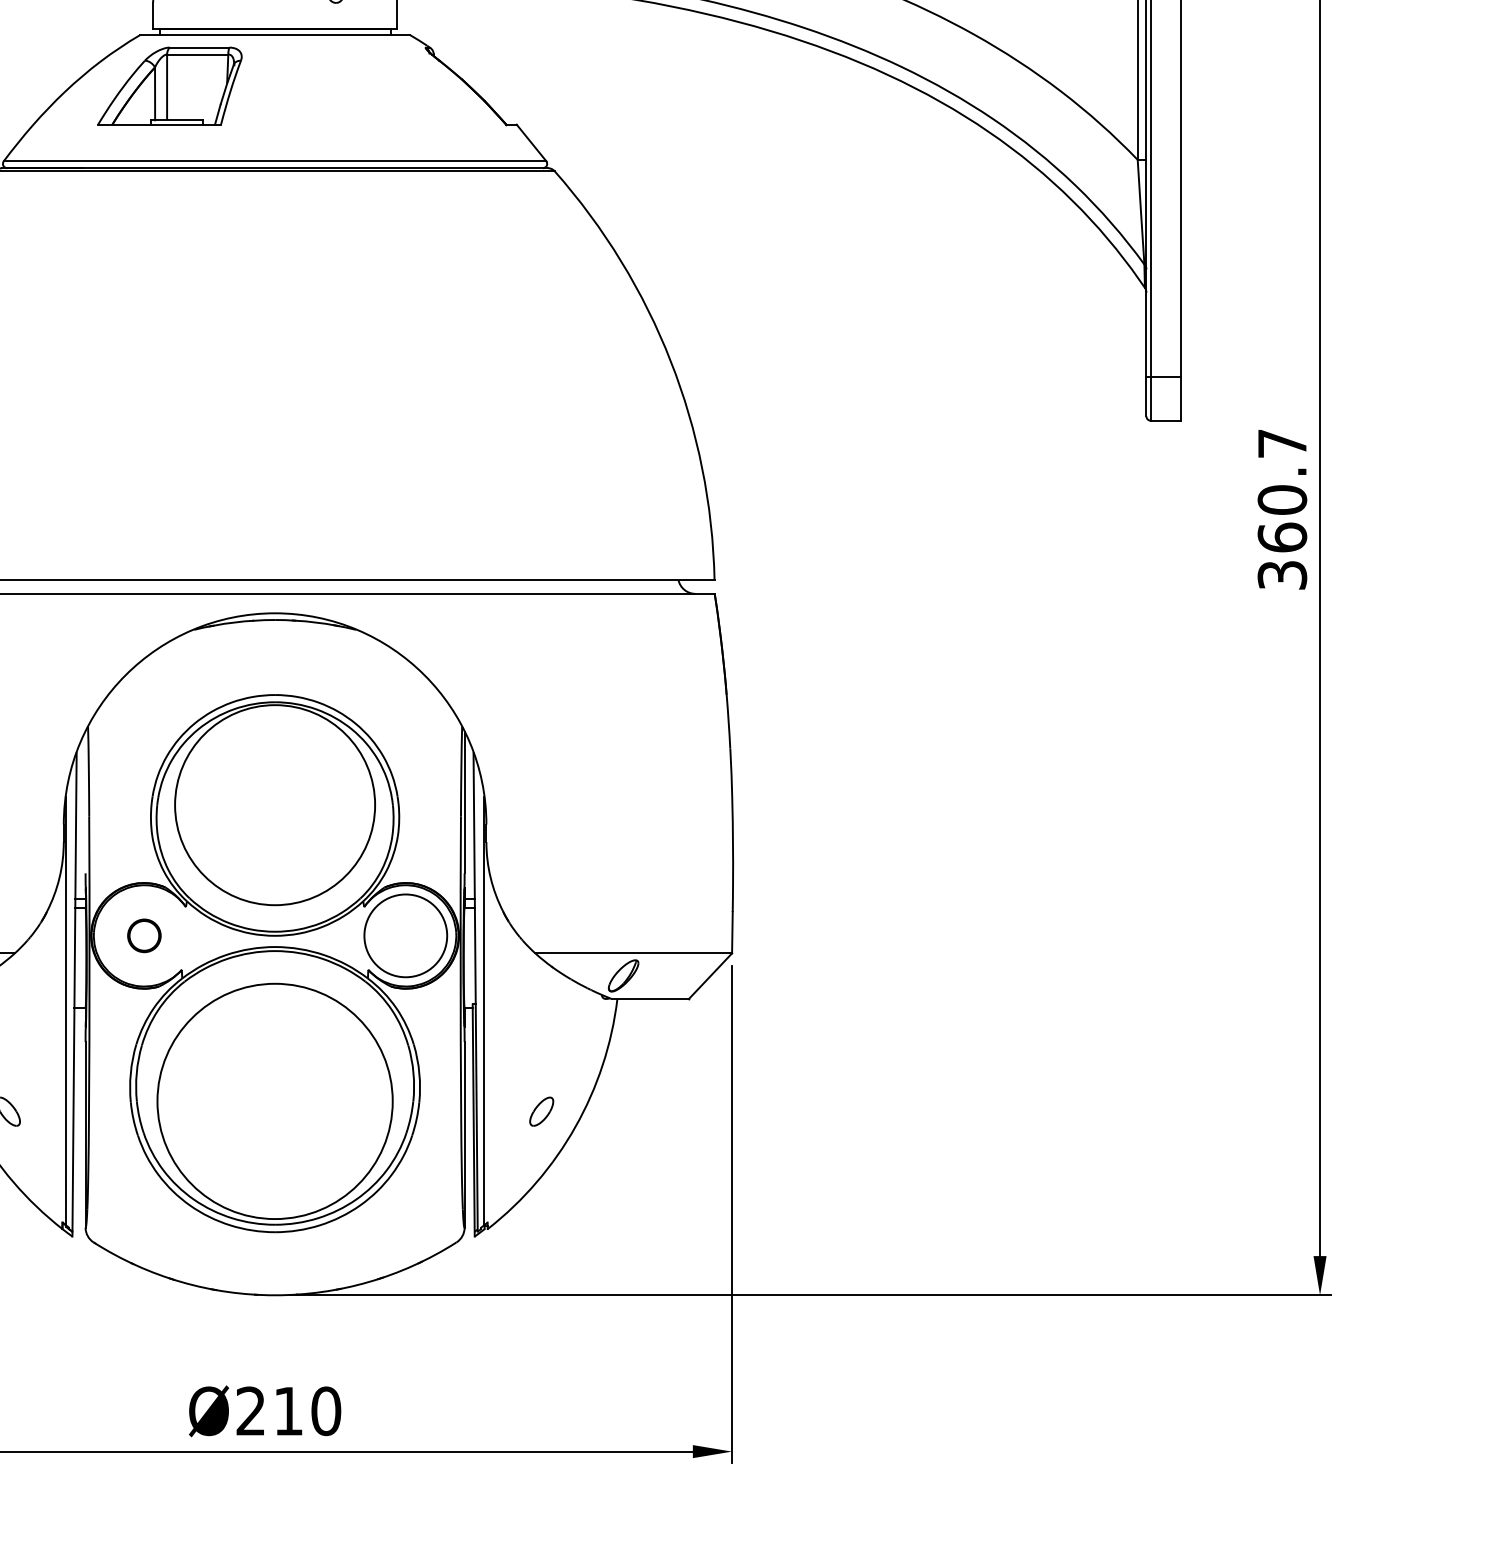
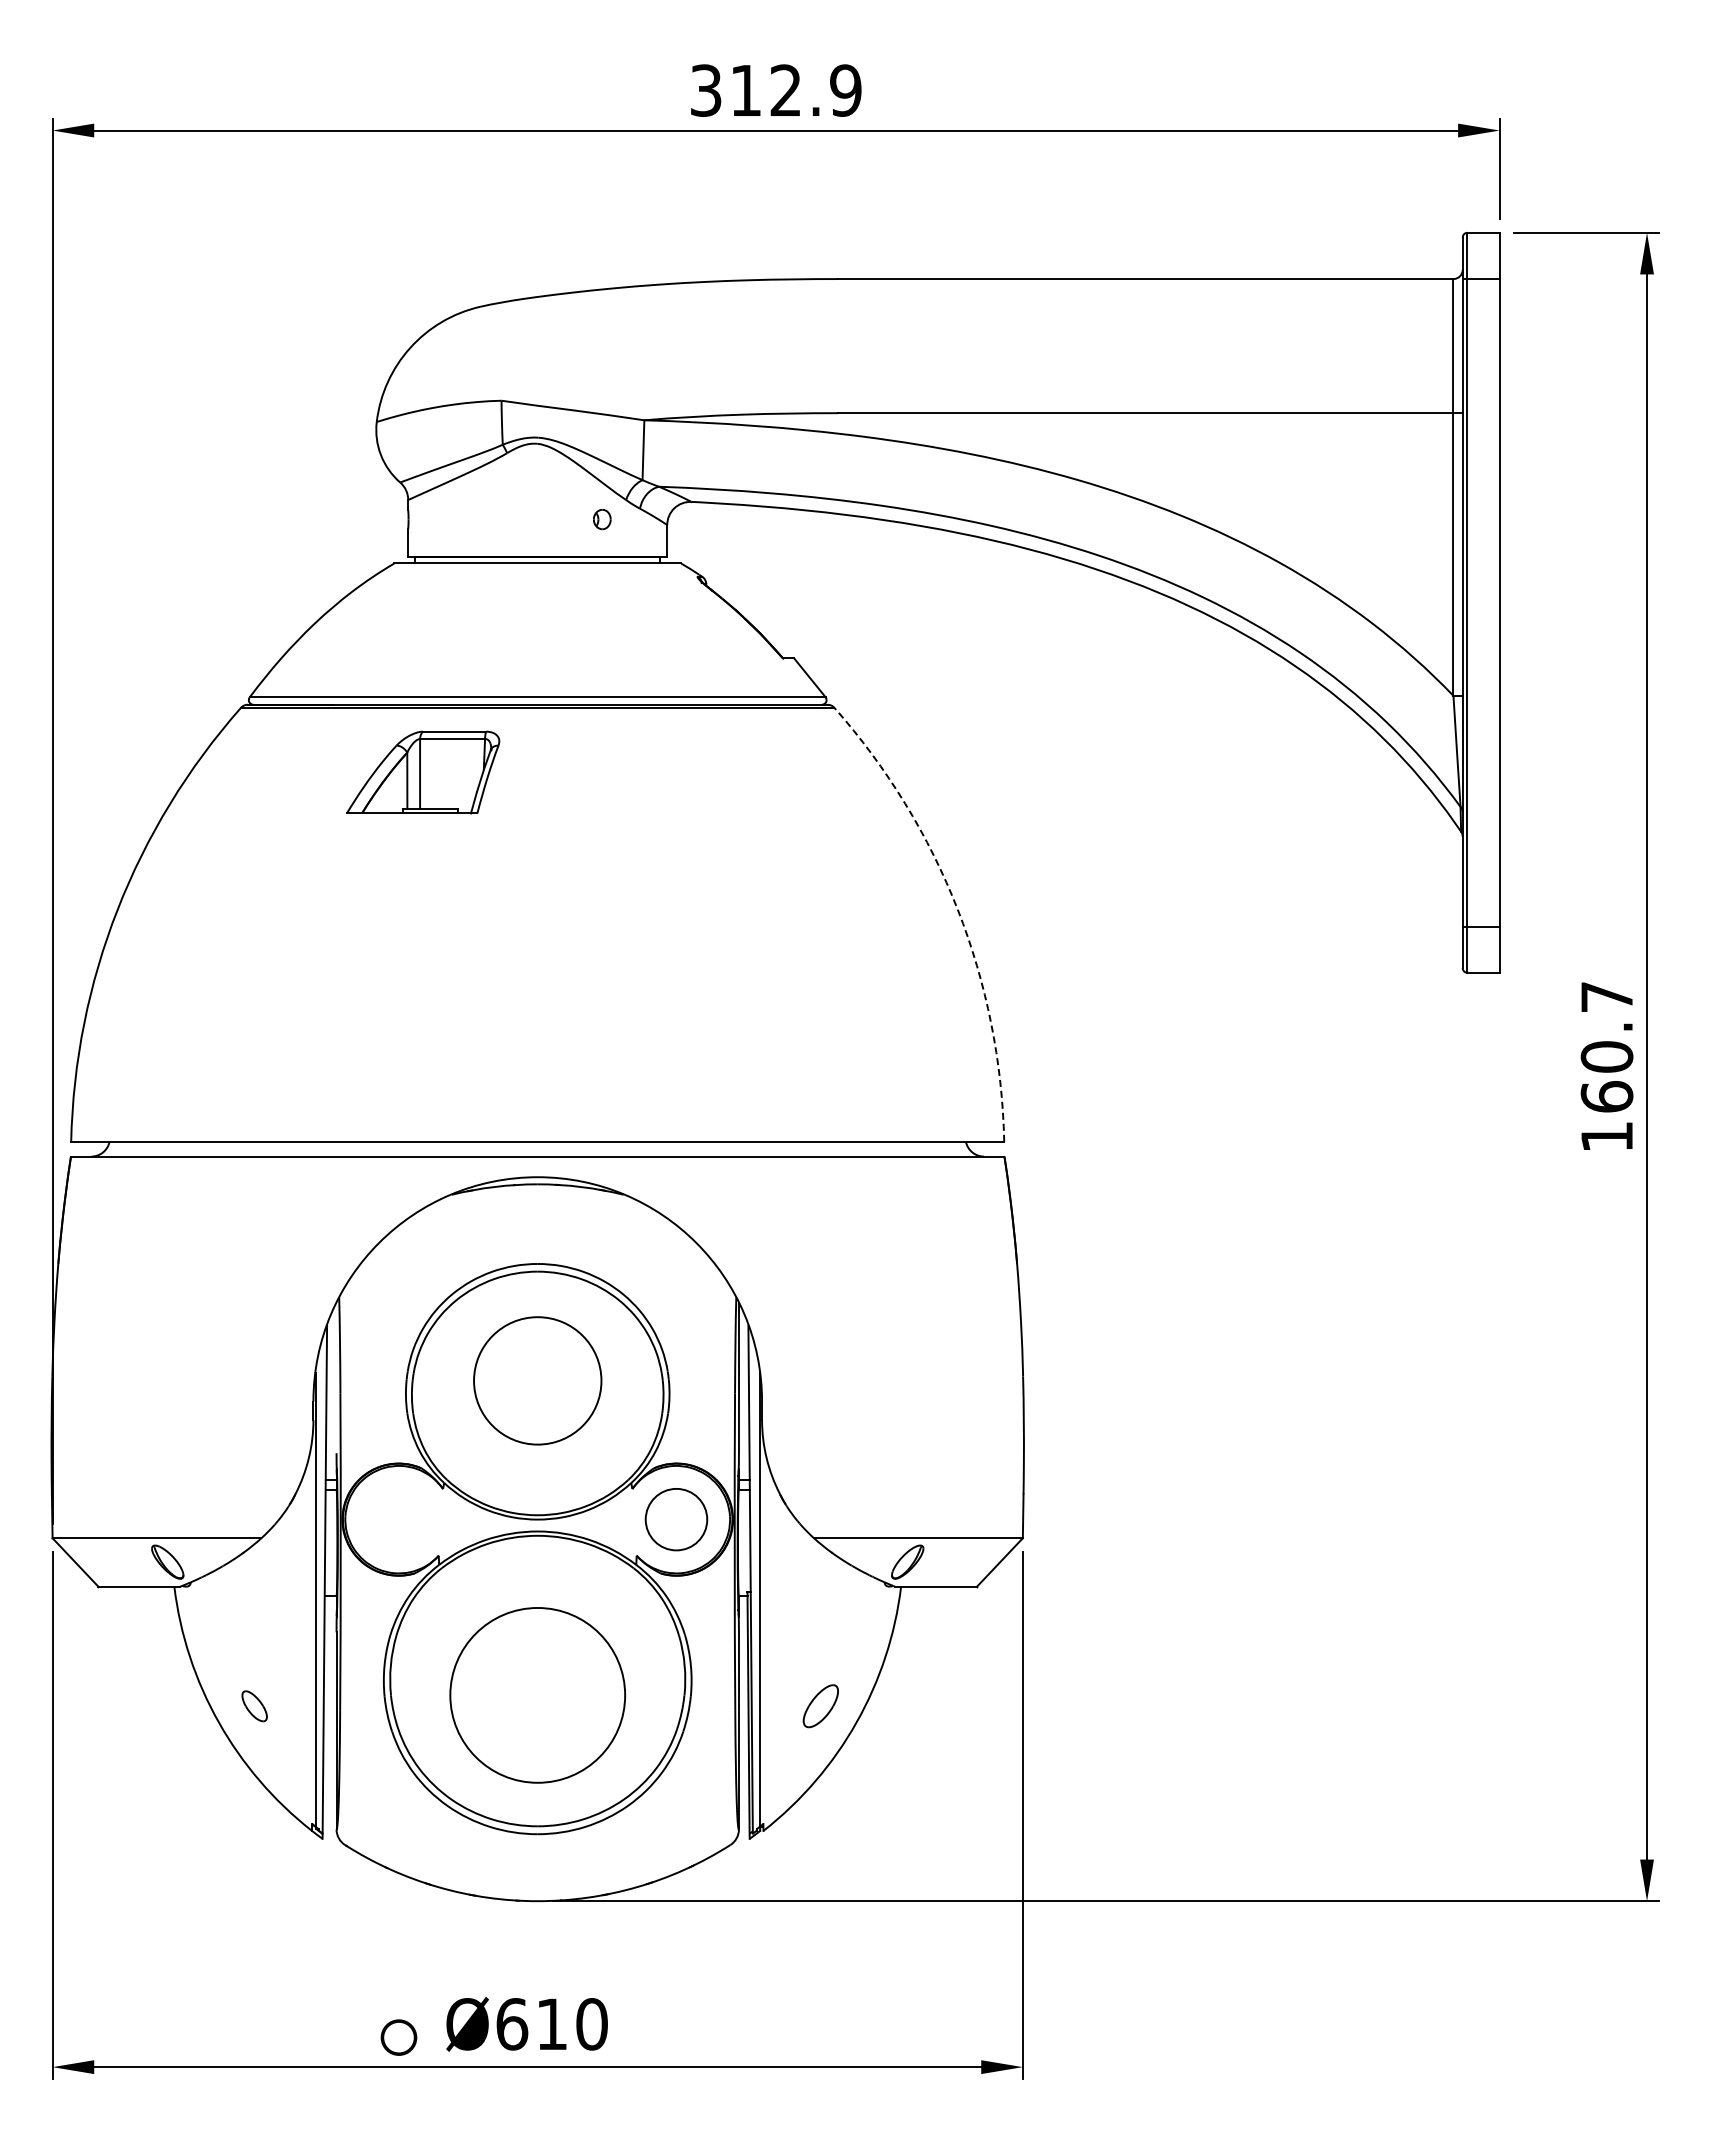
part: (170, 86) -> (423, 772), moved
arc: (670, 361) -> (957, 909), solid -> dashed
text: (1281, 574) -> (1606, 1136), 360.7 -> 160.7
circle: (274, 804) -> (537, 1380), size x0.6
part: (143, 935) -> (398, 2037), moved
circle: (405, 935) -> (676, 1519), size x0.7
circle: (274, 1101) -> (537, 1695), size x0.7
part: (541, 1111) -> (820, 1706), size x1.4
text: (251, 1411) -> (512, 2024), Ø210 -> Ø610

